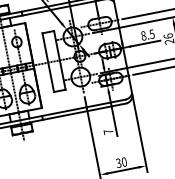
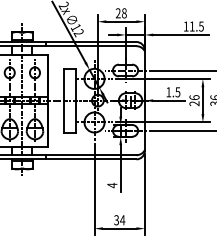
text: (143, 36) -> (168, 92), 8.5 -> 1.5
text: (108, 131) -> (112, 185), 7 -> 4
text: (124, 162) -> (122, 220), 30 -> 34

